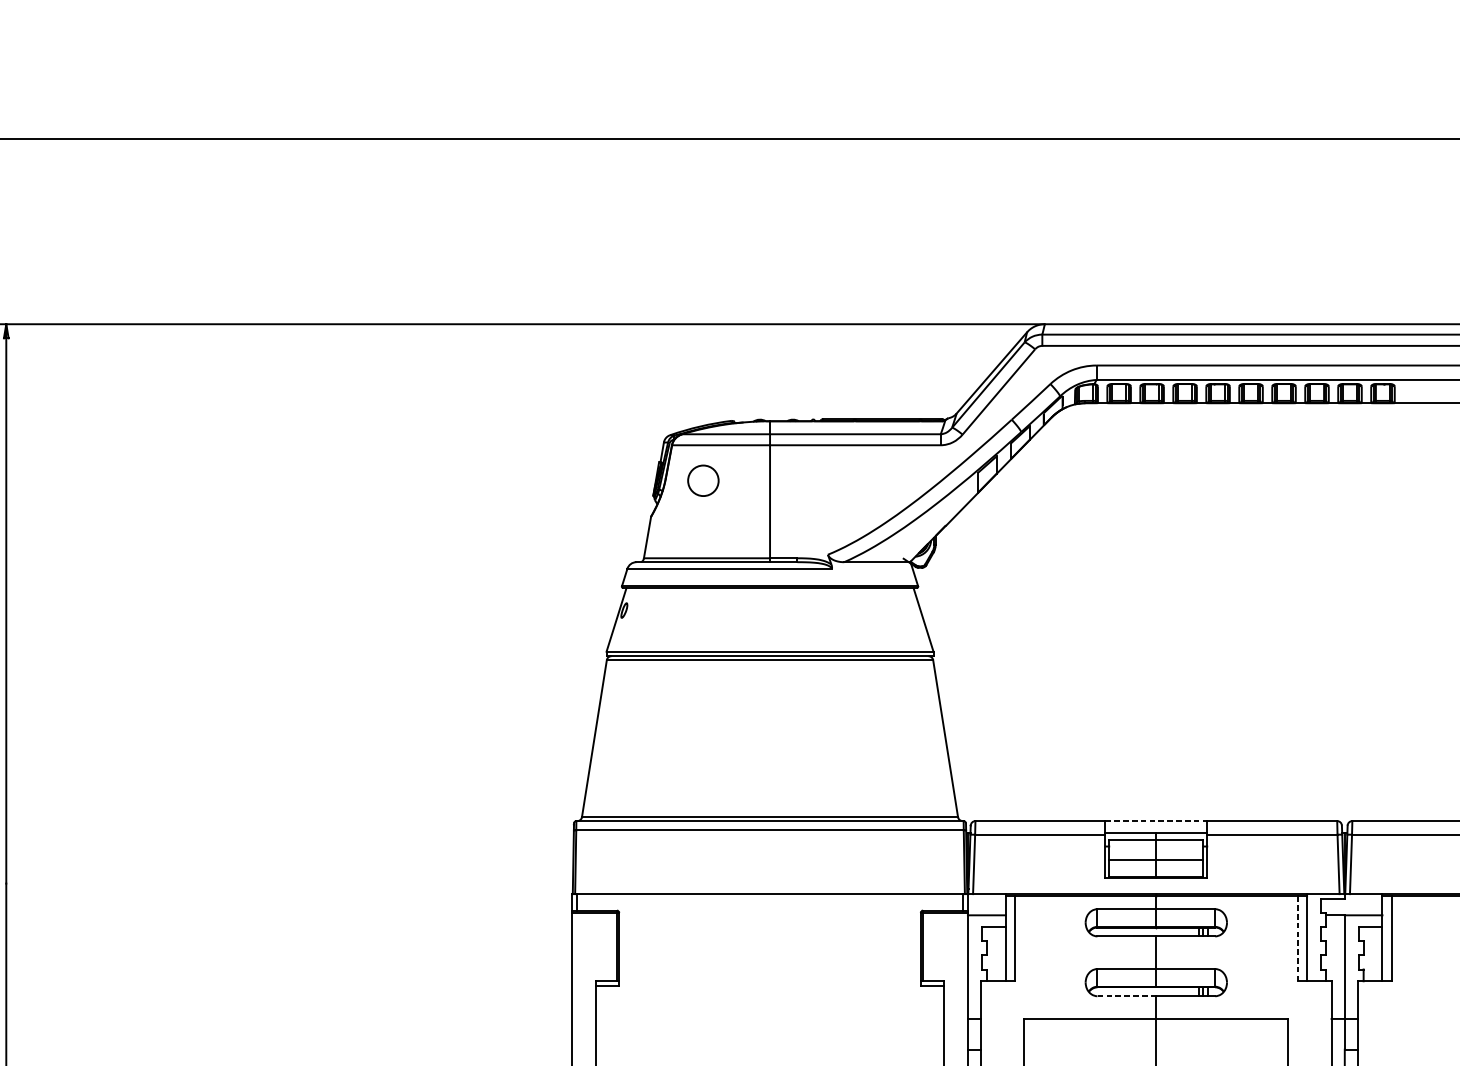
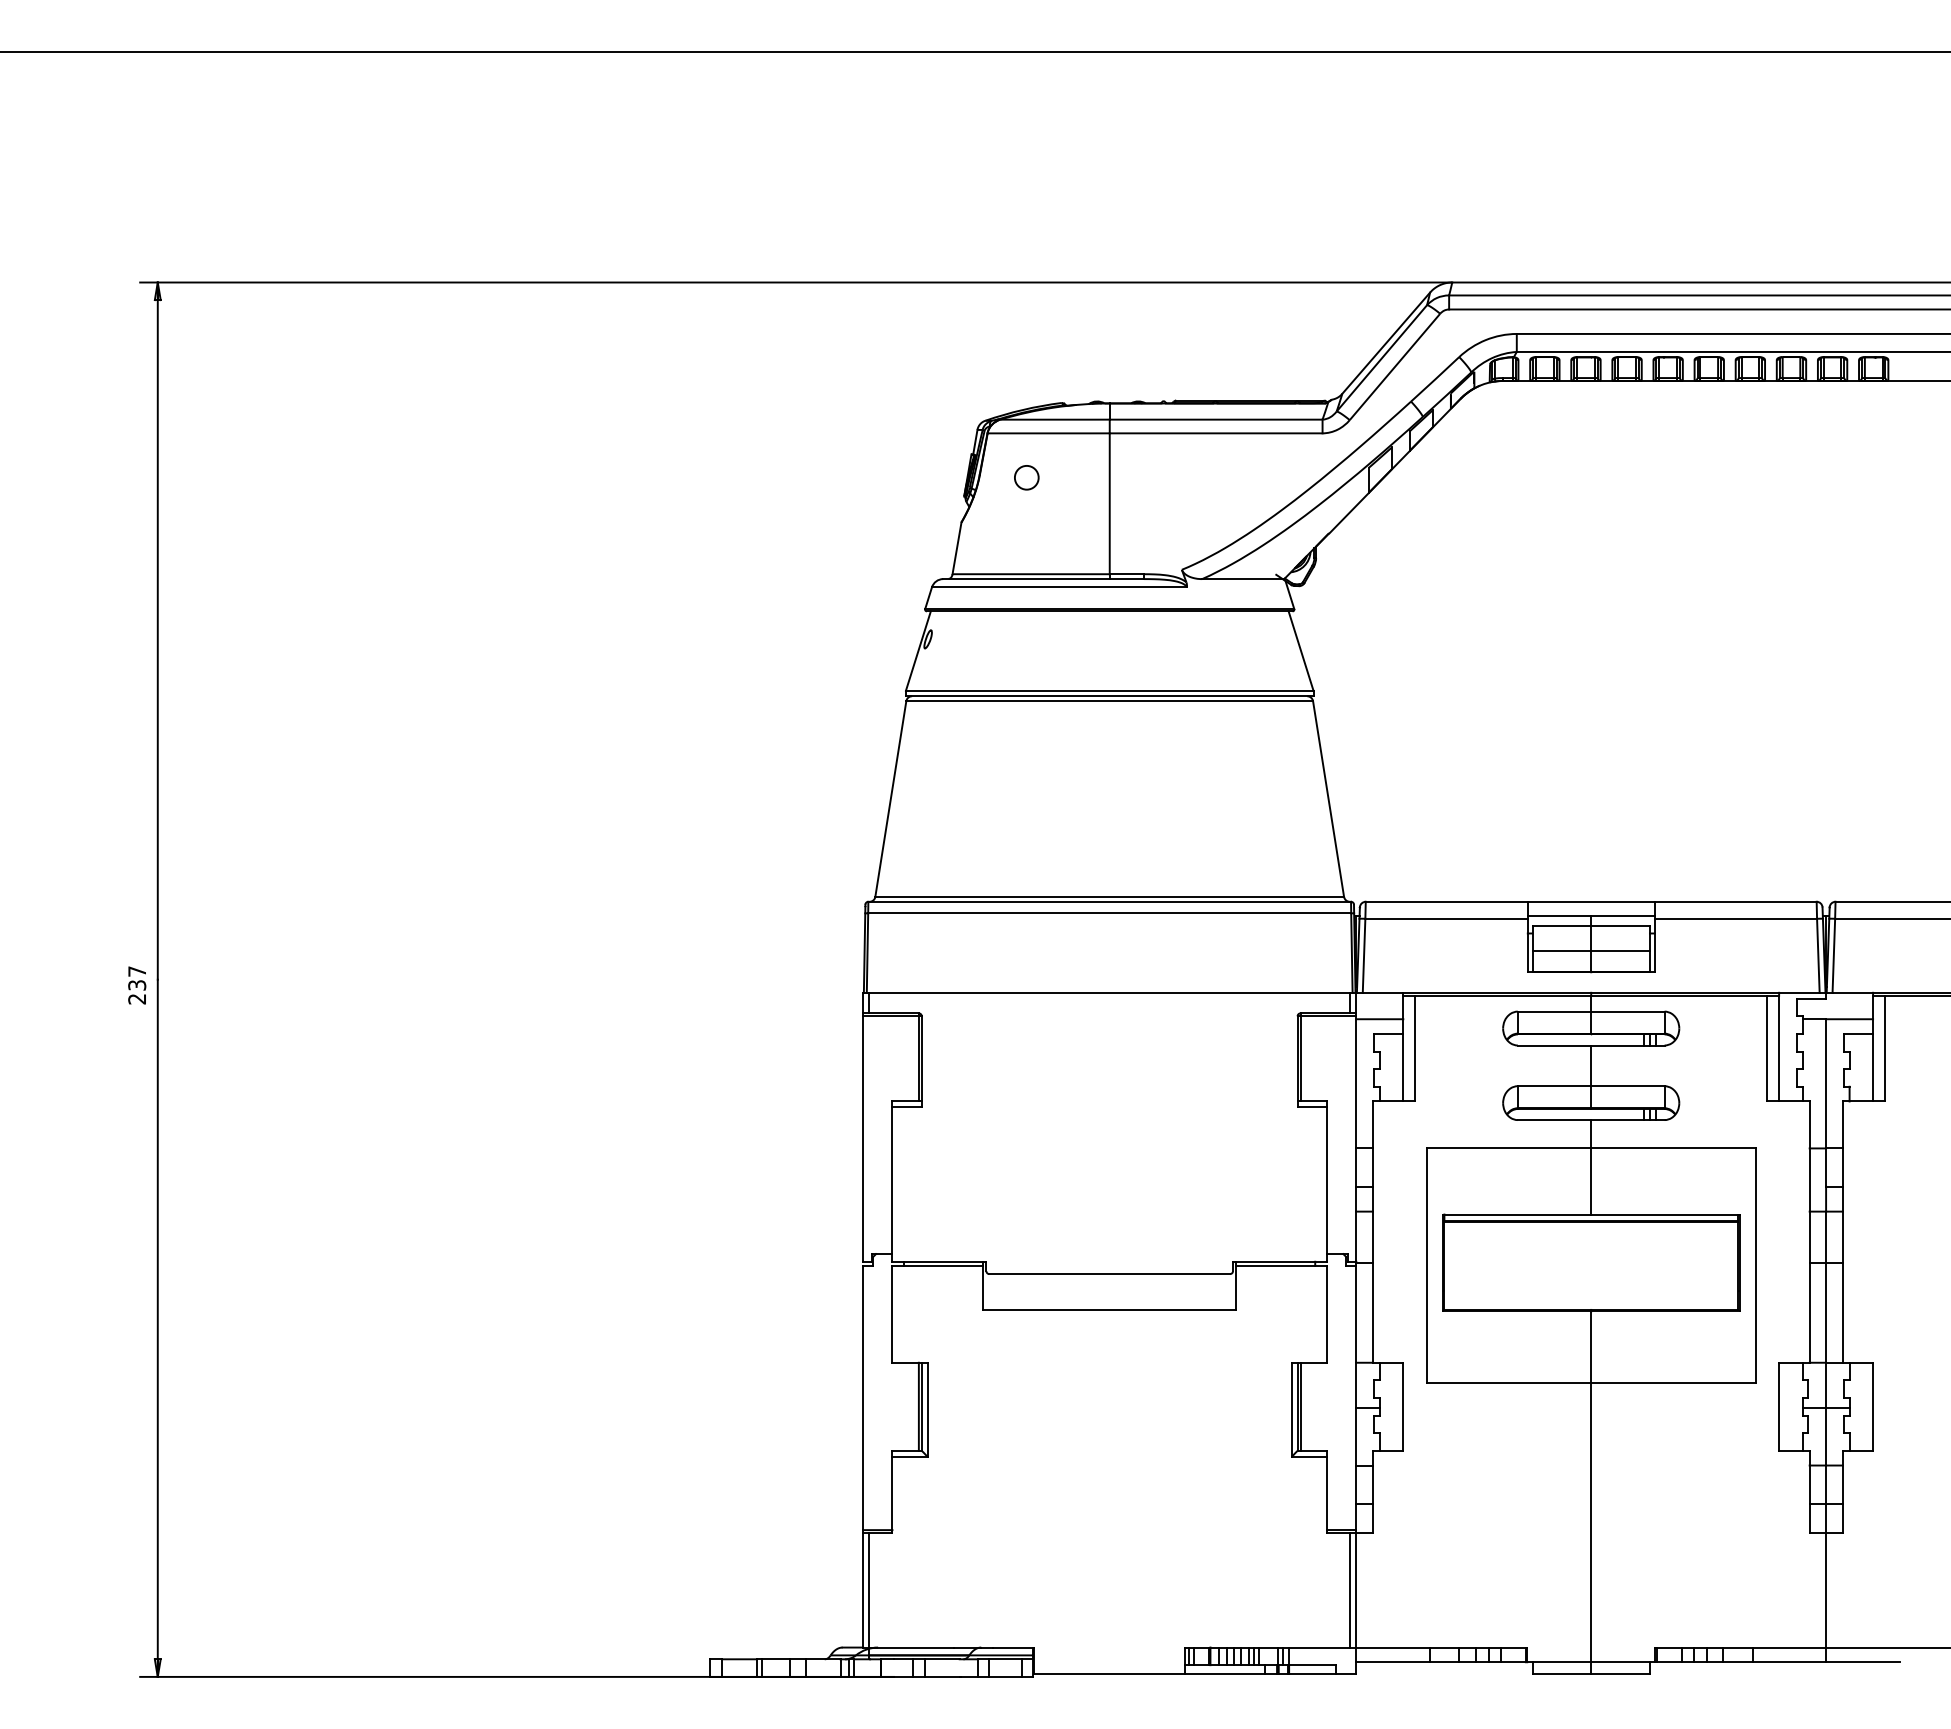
circle: (703, 480) -> (1026, 477), size x0.62
line: (1156, 820) -> (1591, 901), dashed -> solid
line: (1297, 938) -> (1767, 1048), dashed -> solid
line: (1126, 996) -> (1554, 1120), dashed -> solid

